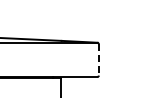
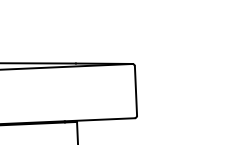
line: (98, 59) -> (135, 90), dashed -> solid

